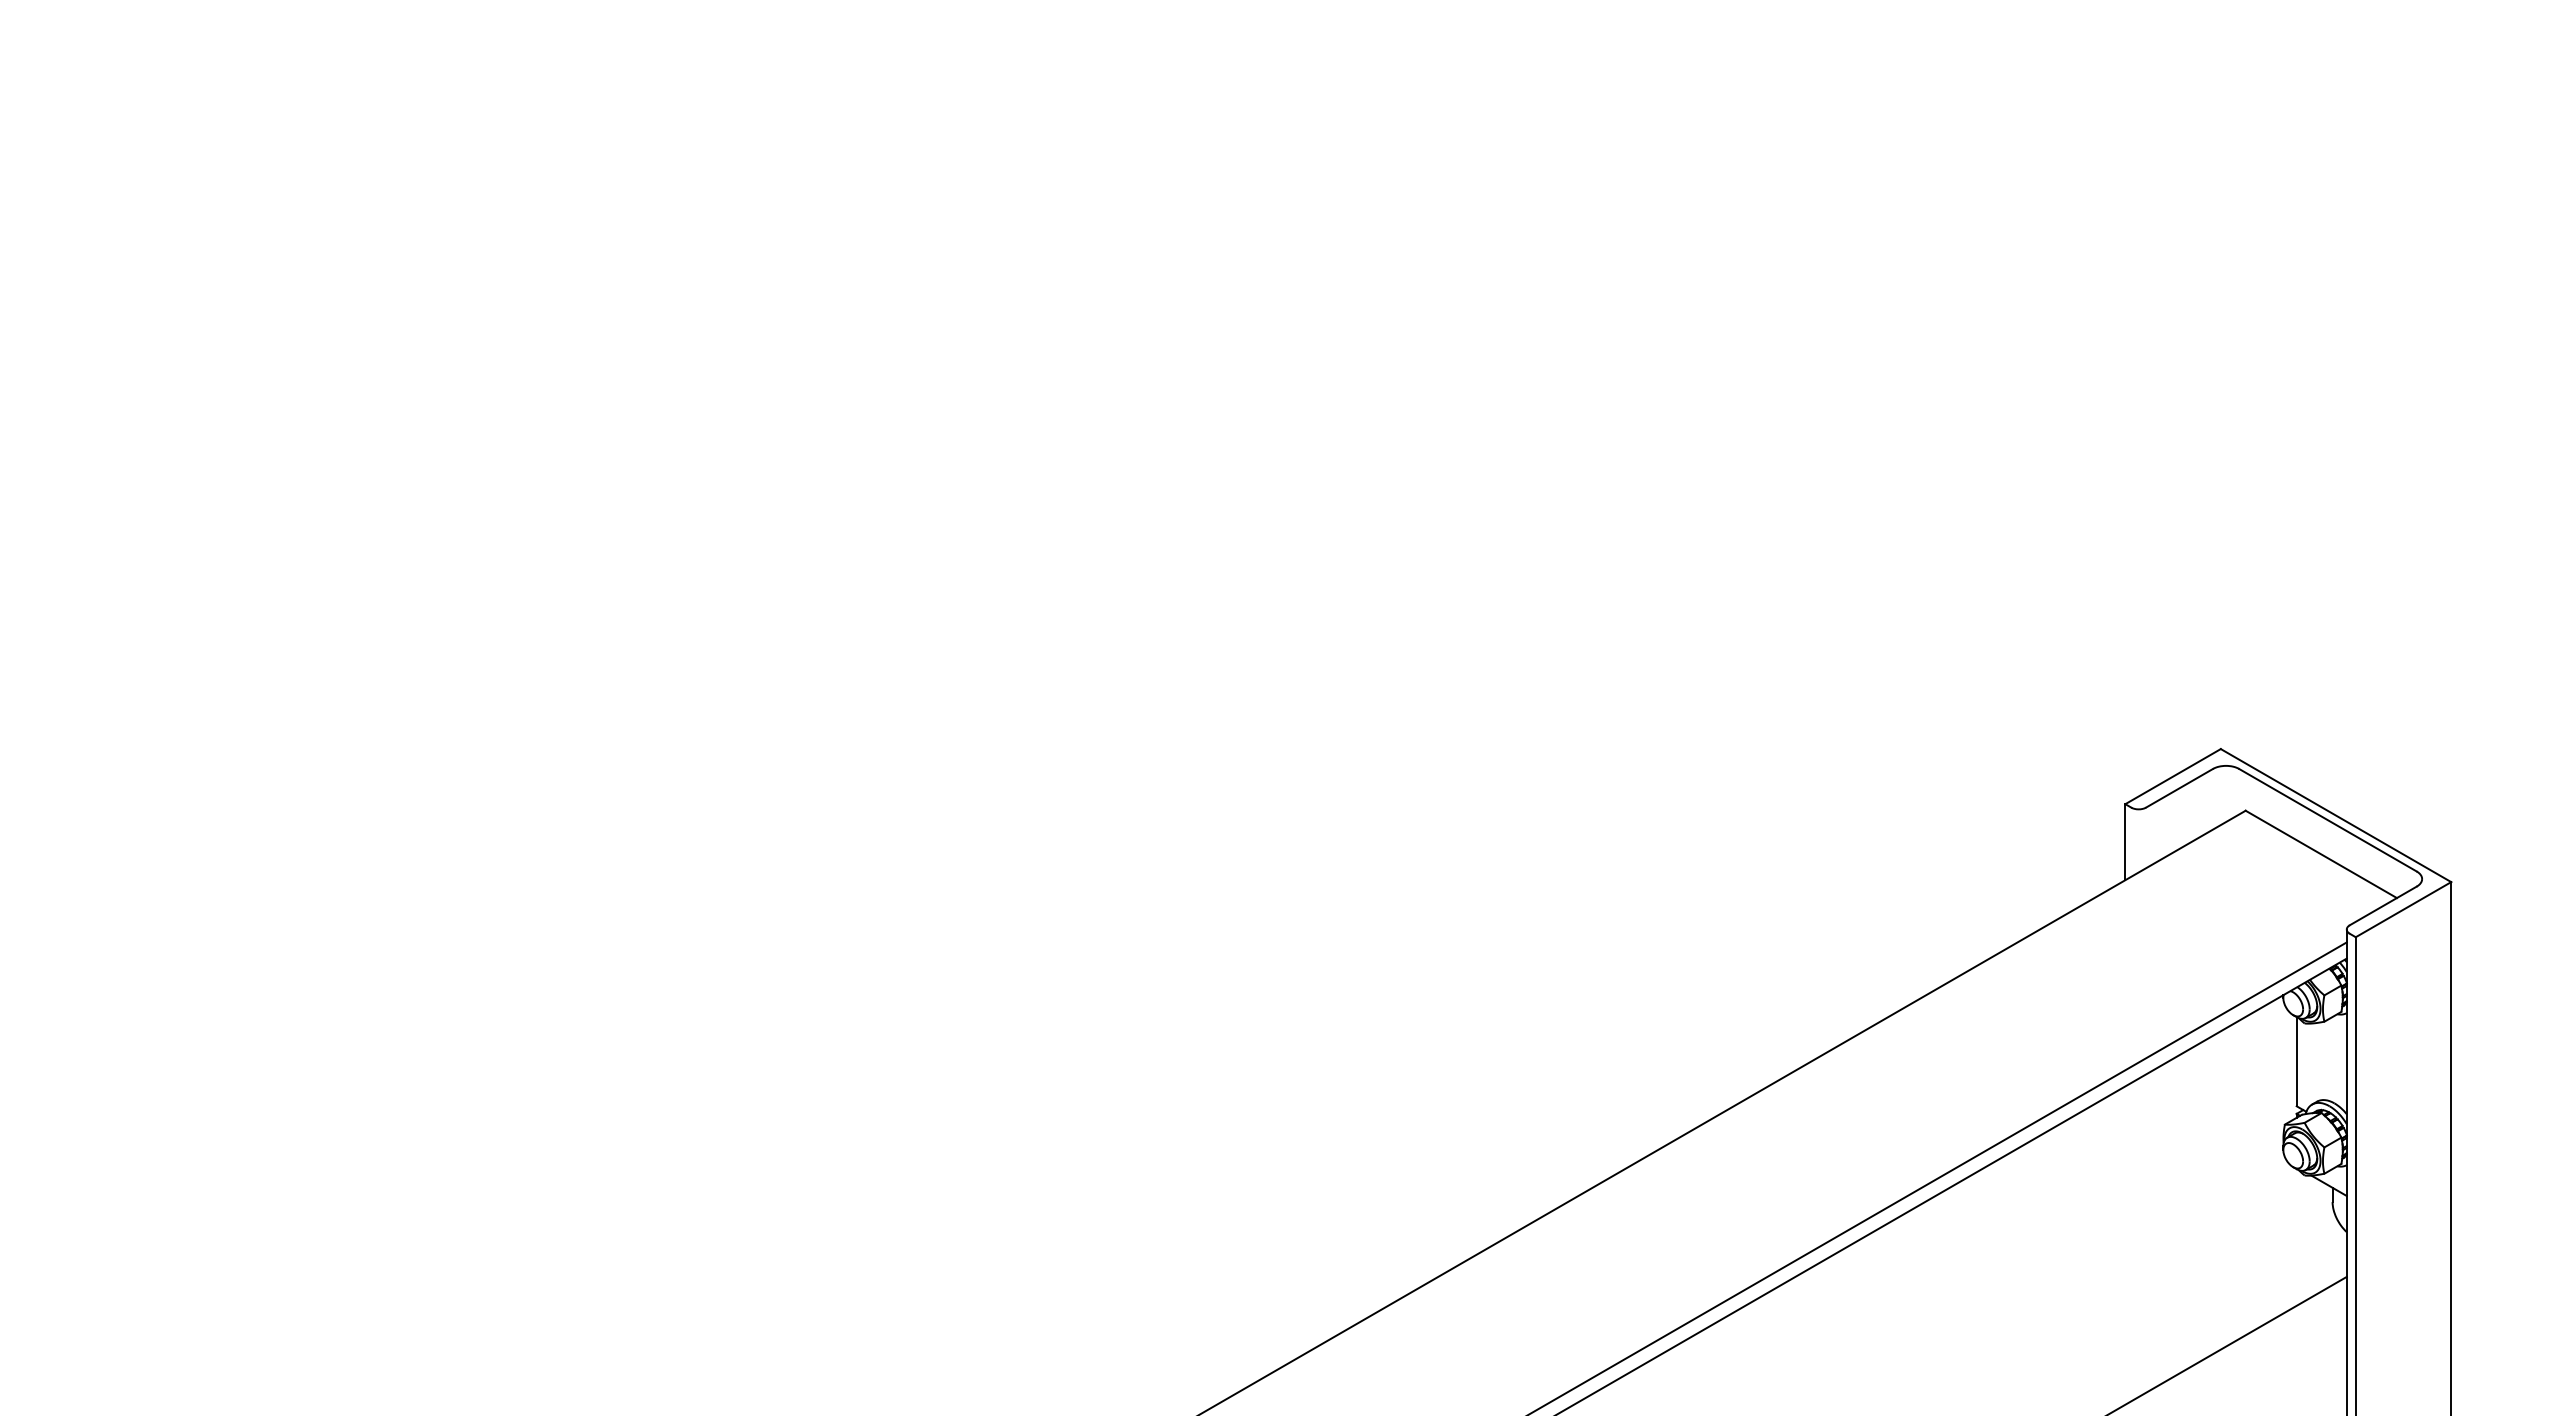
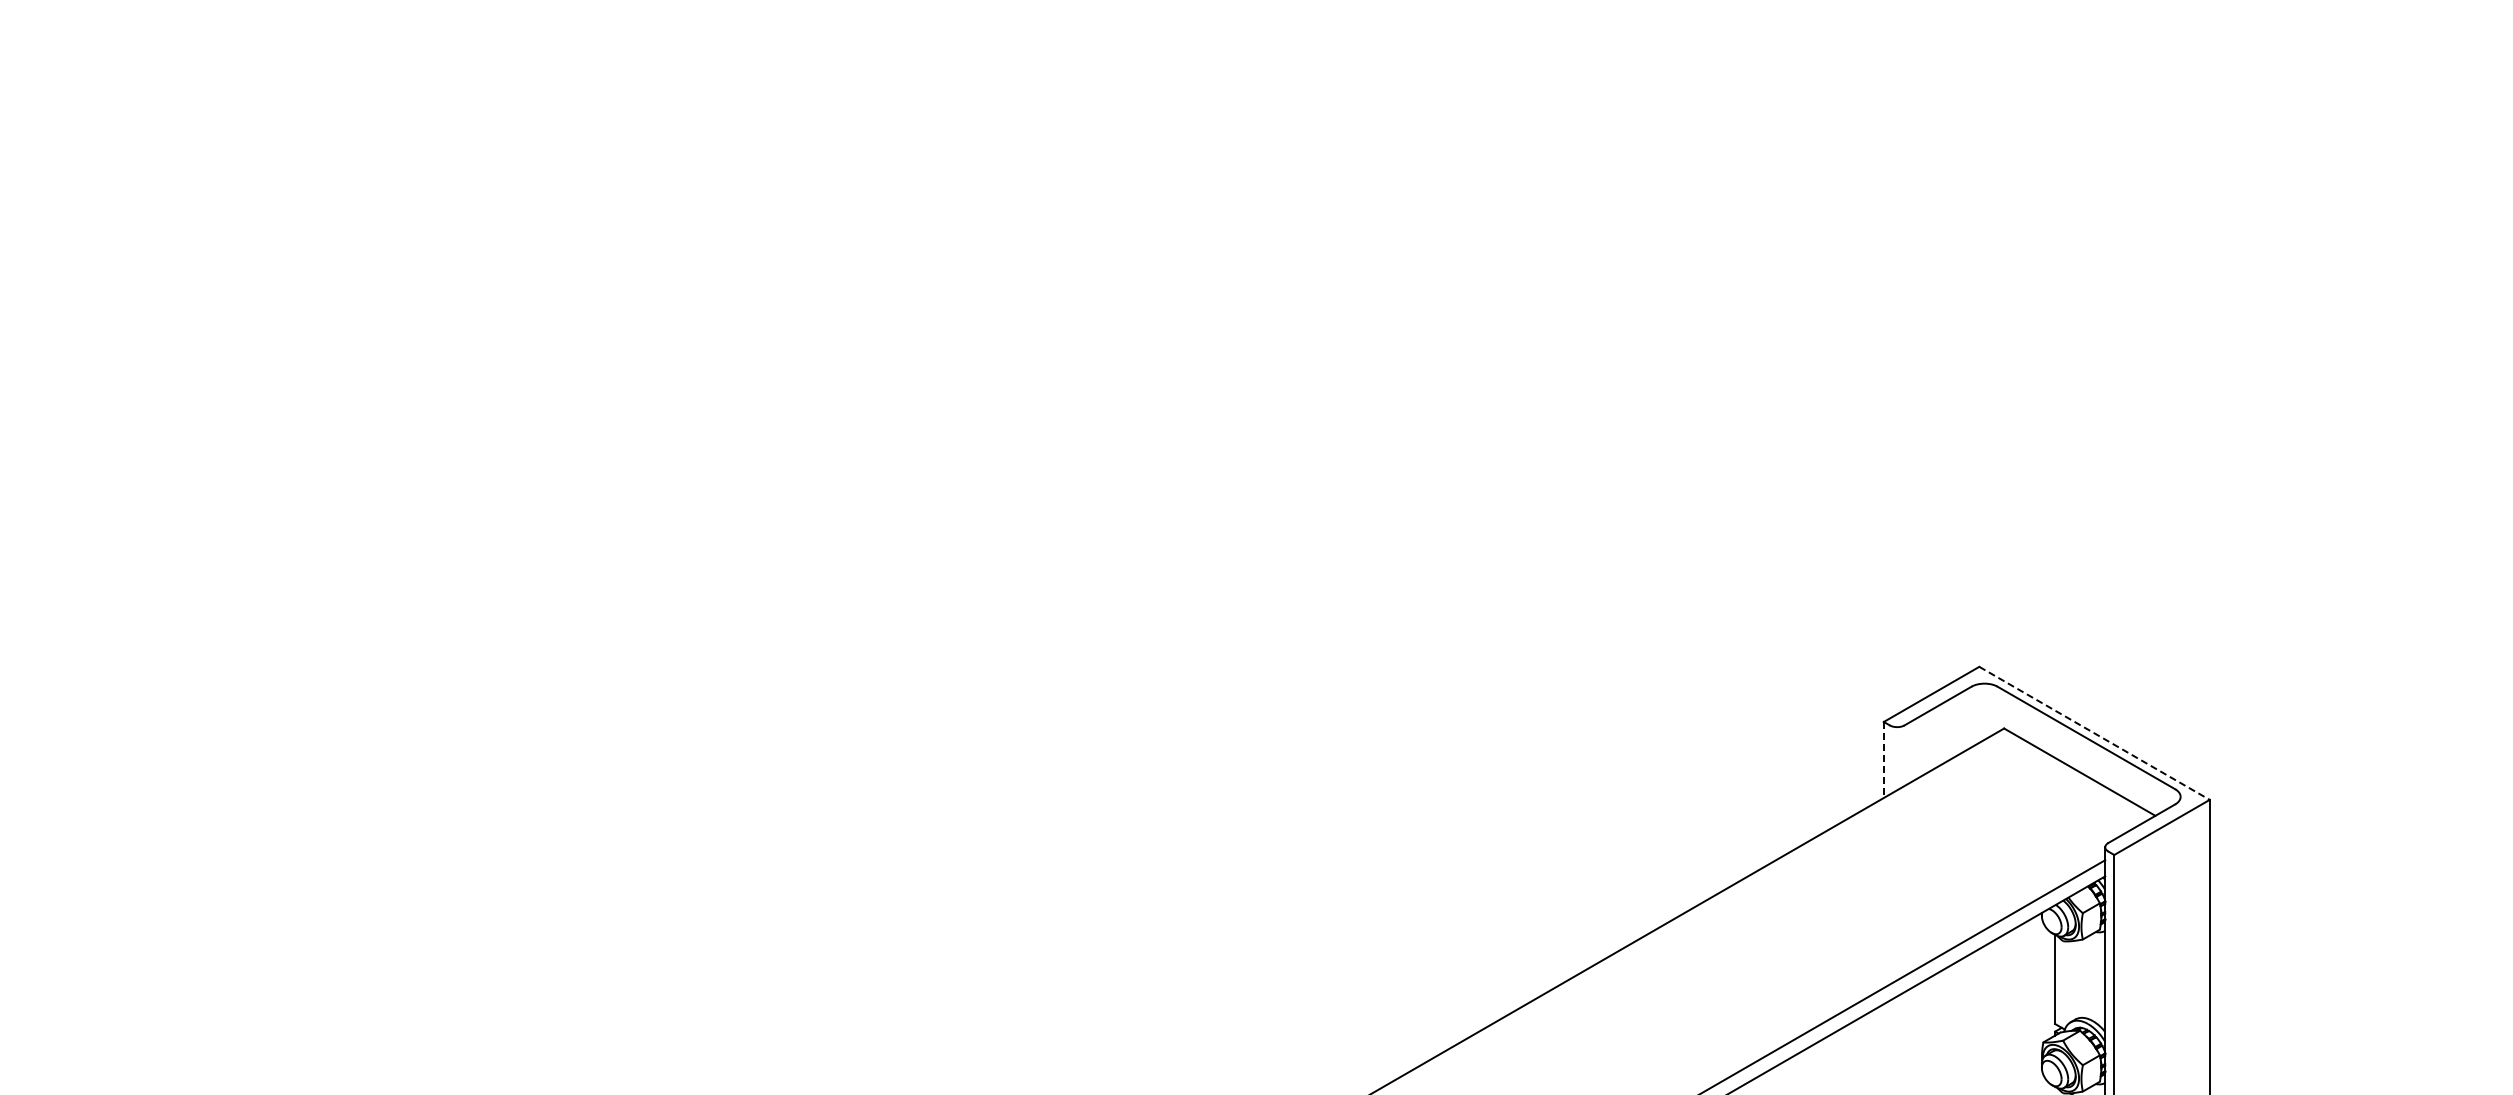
line: (2336, 815) -> (2095, 733), solid -> dashed
line: (2125, 842) -> (1884, 760), solid -> dashed

